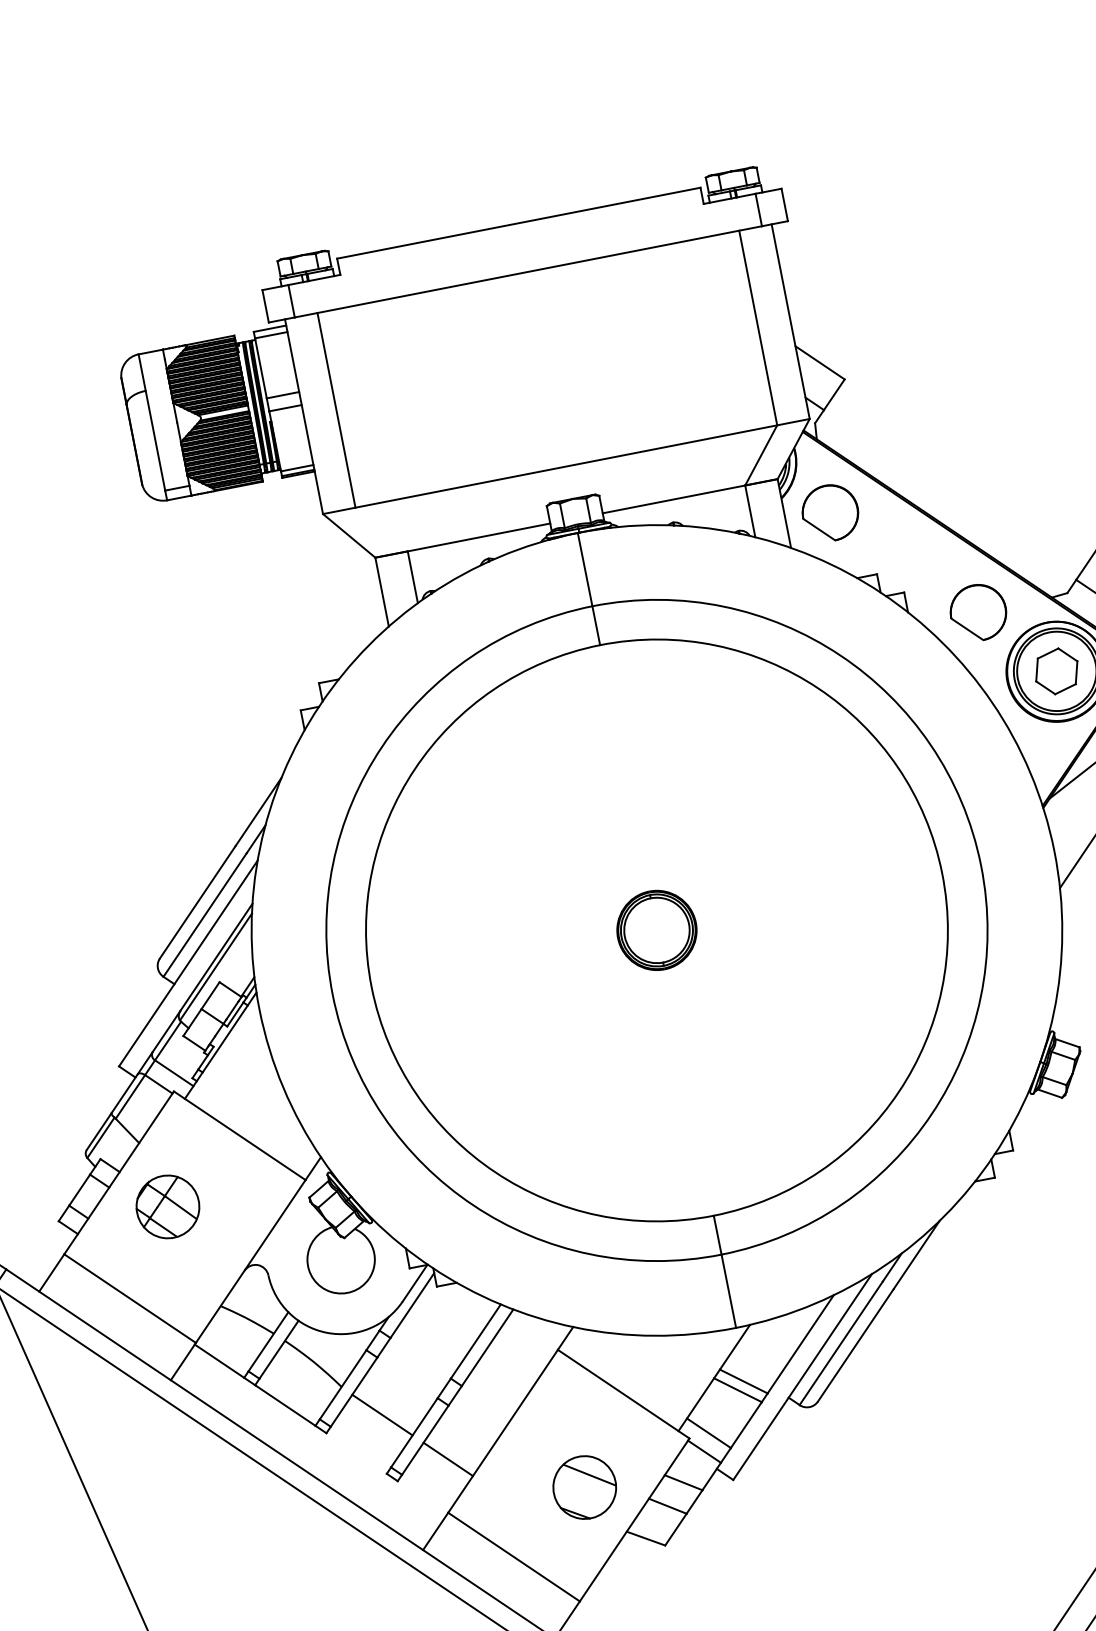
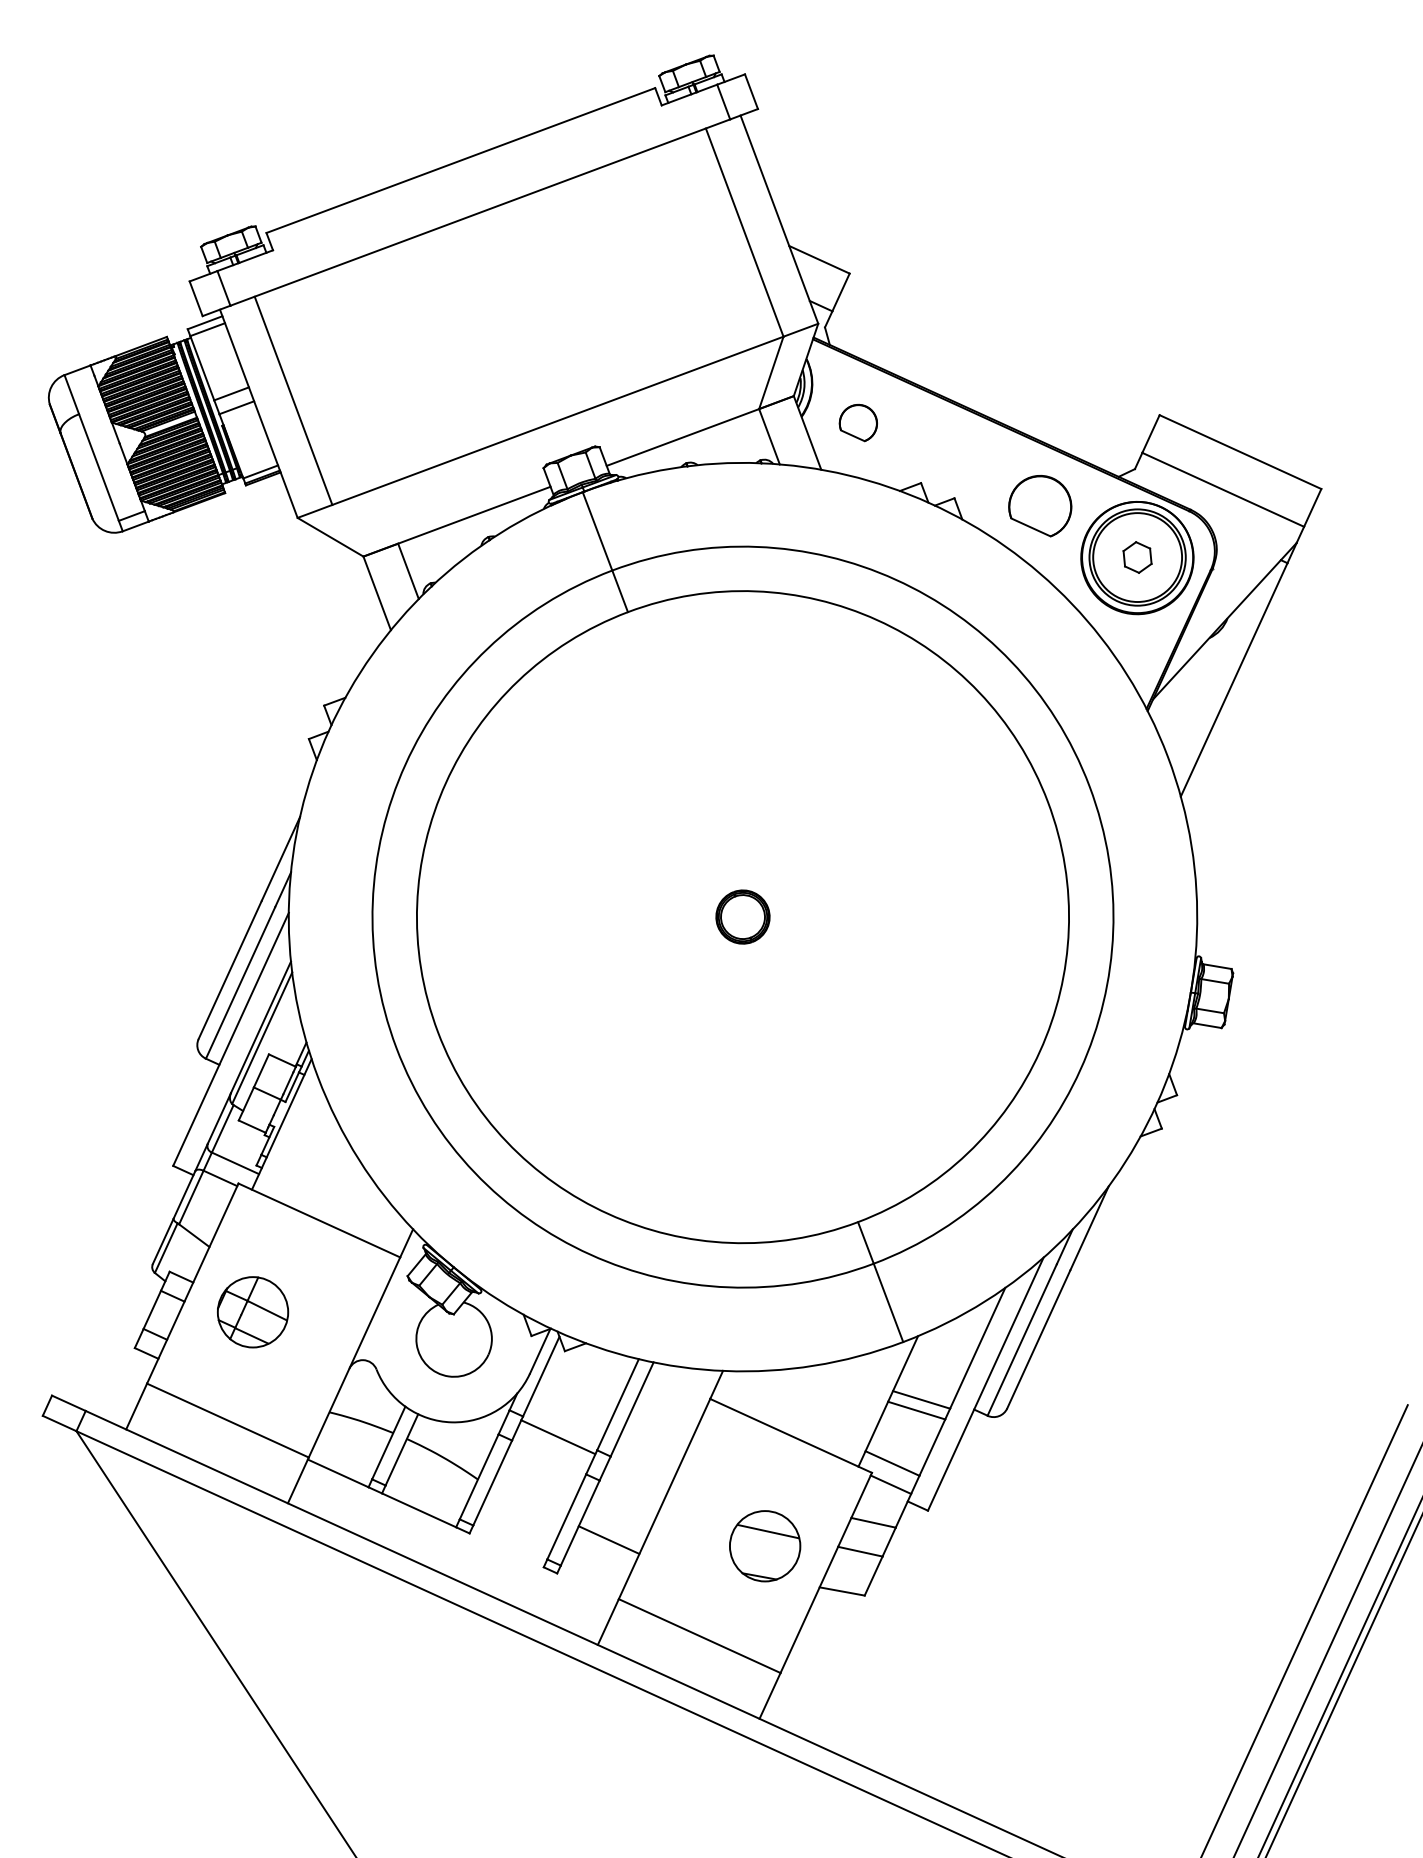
part: (830, 511) -> (858, 422), size x0.6
part: (1056, 671) -> (1137, 557), size x0.6
part: (656, 929) -> (742, 916), size x0.6
line: (382, 1415) -> (558, 1437), moved

